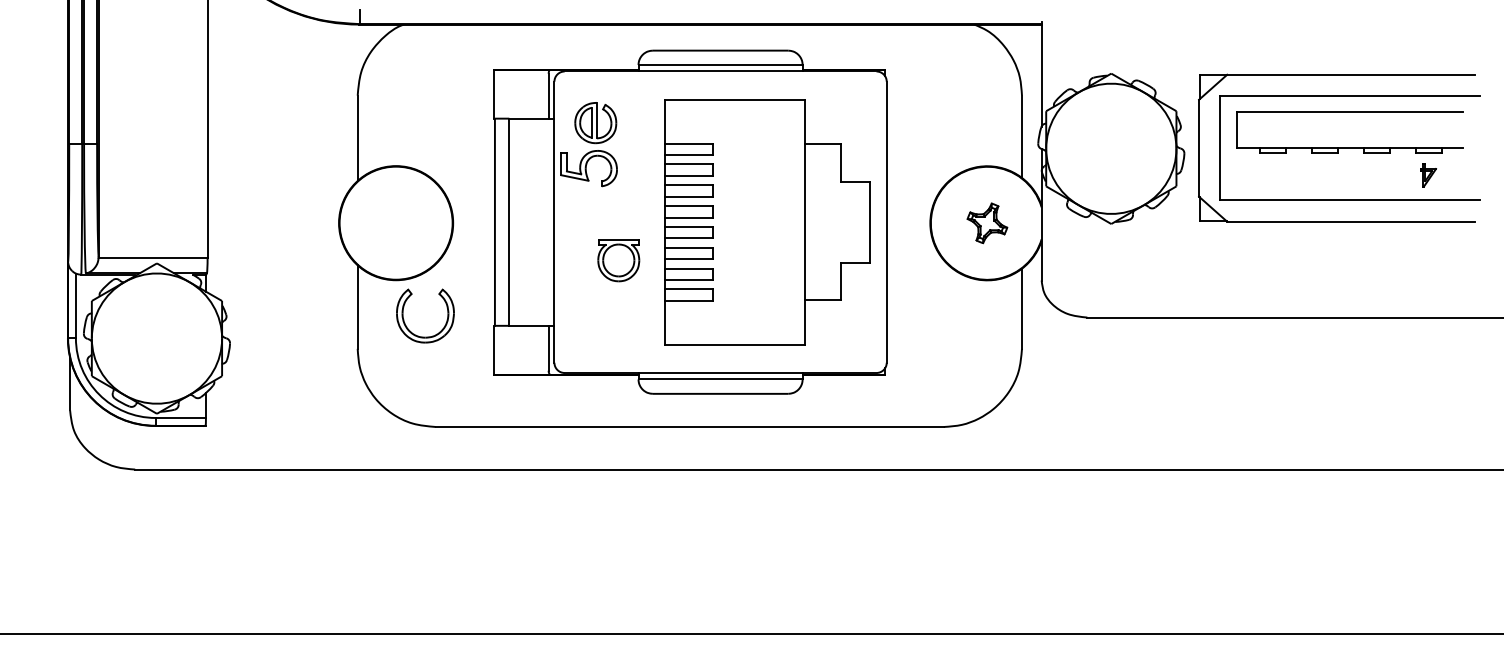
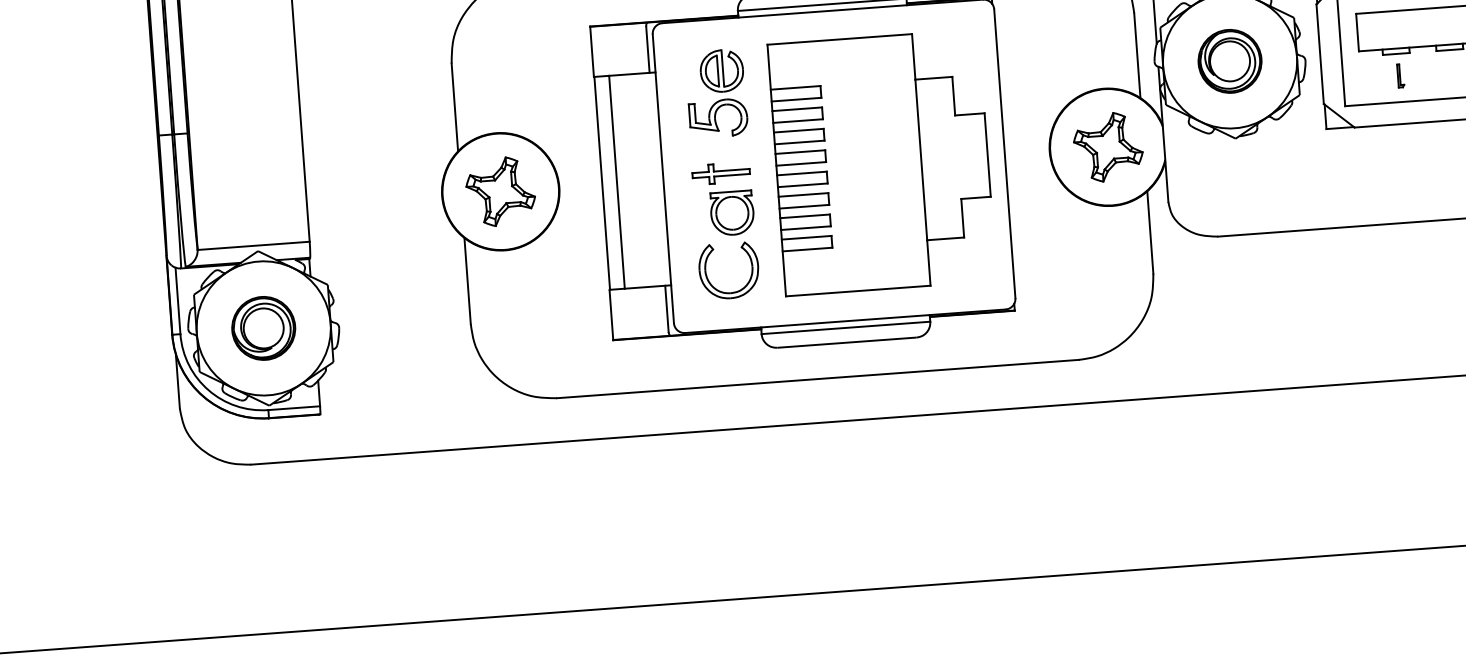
part: (588, 144) -> (716, 93), moved
part: (1110, 148) -> (1229, 61), added
part: (1275, 175) -> (1400, 76), added
part: (610, 221) -> (720, 173), added
part: (395, 222) -> (500, 191), added
part: (987, 223) -> (1108, 147), size x1.67
part: (425, 336) -> (730, 291), moved
part: (156, 338) -> (263, 328), added

